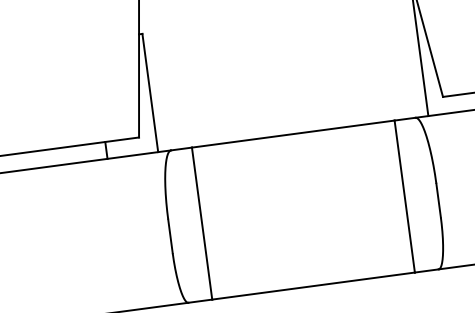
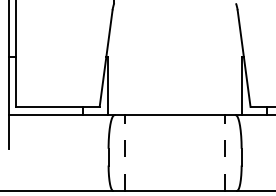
line: (404, 195) -> (225, 152), solid -> dashed
line: (201, 222) -> (124, 152), solid -> dashed

